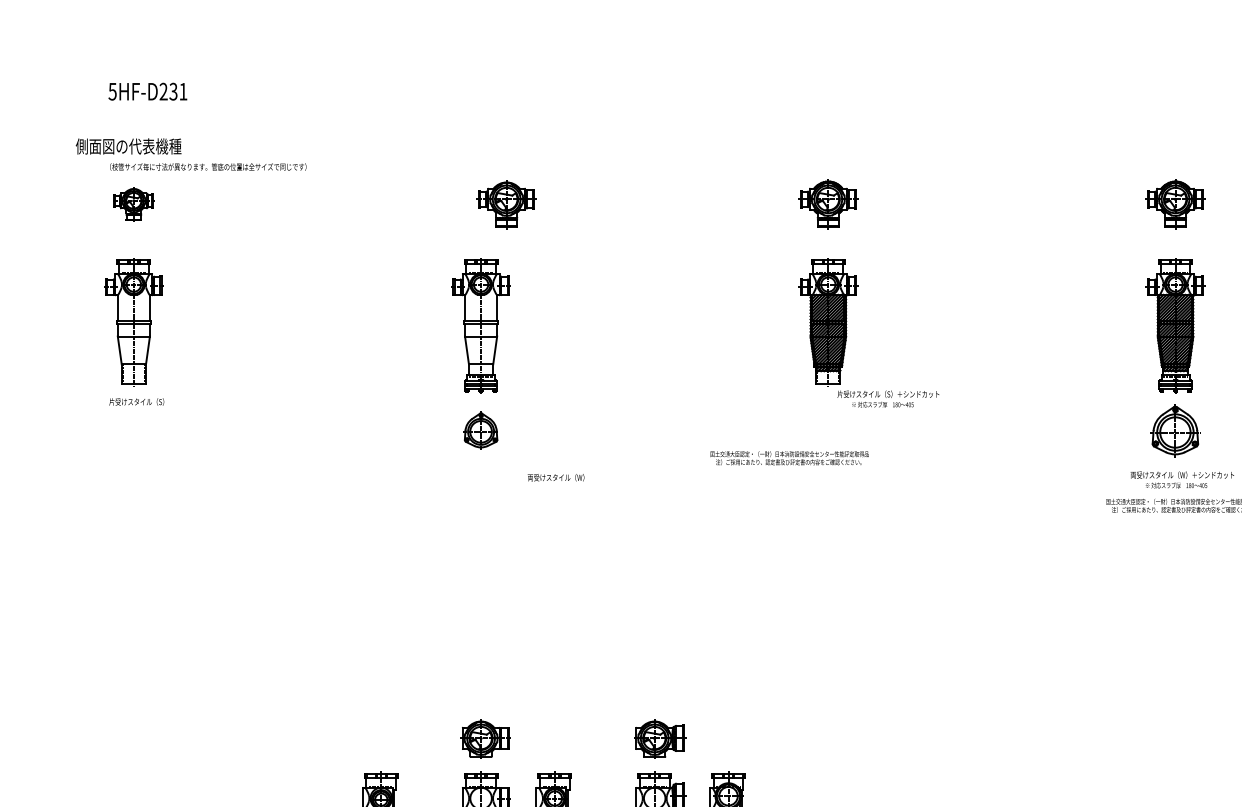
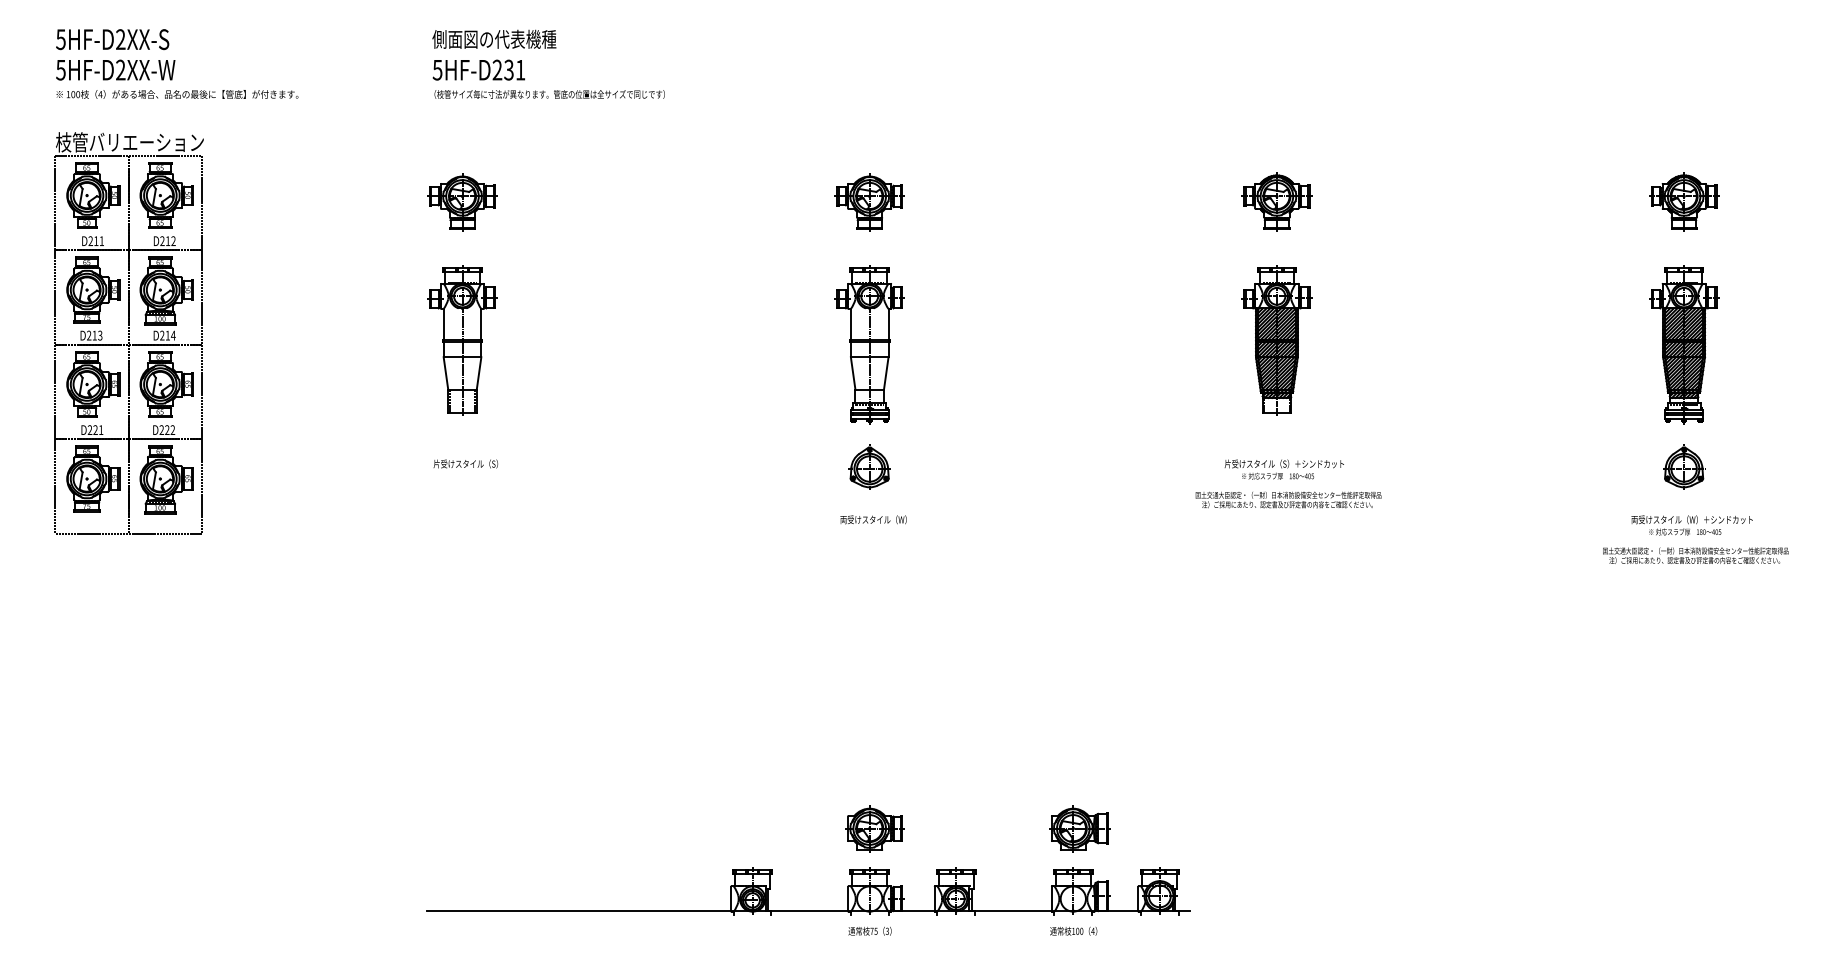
text: (128, 145) -> (494, 38), moved
text: (208, 167) -> (549, 94), moved
part: (133, 204) -> (462, 202), size x1.43
part: (506, 204) -> (869, 202), moved
text: (887, 398) -> (1283, 469), moved
text: (136, 401) -> (465, 463), moved
part: (1175, 429) -> (1684, 466), size x0.71
text: (789, 457) -> (1288, 499), moved
text: (555, 477) -> (873, 519), moved

